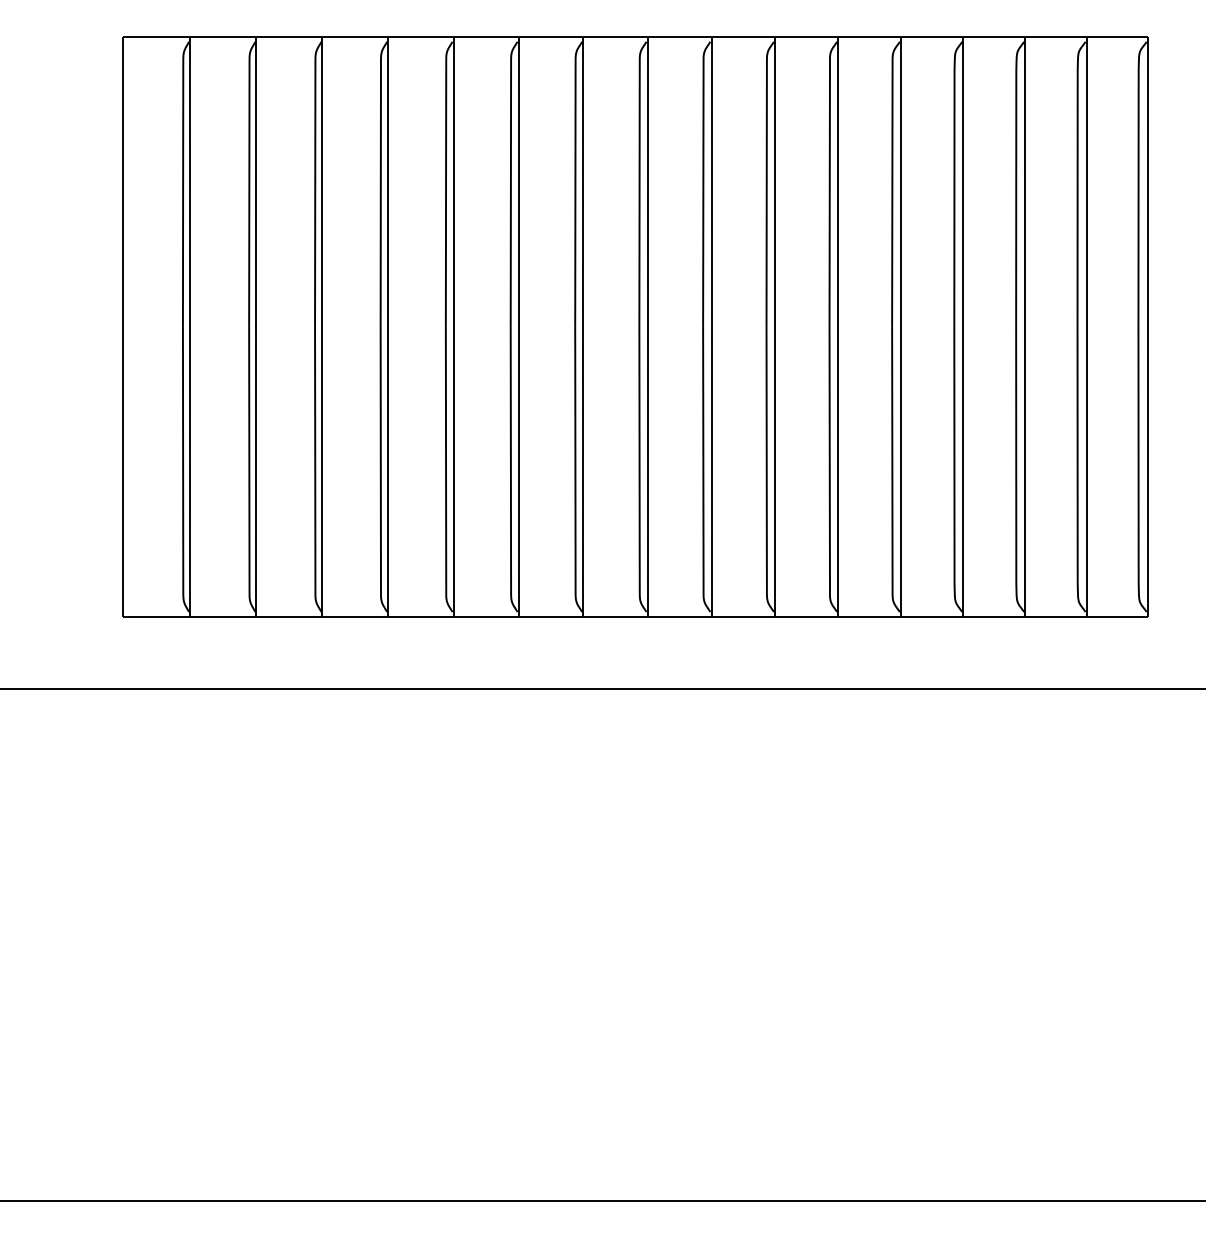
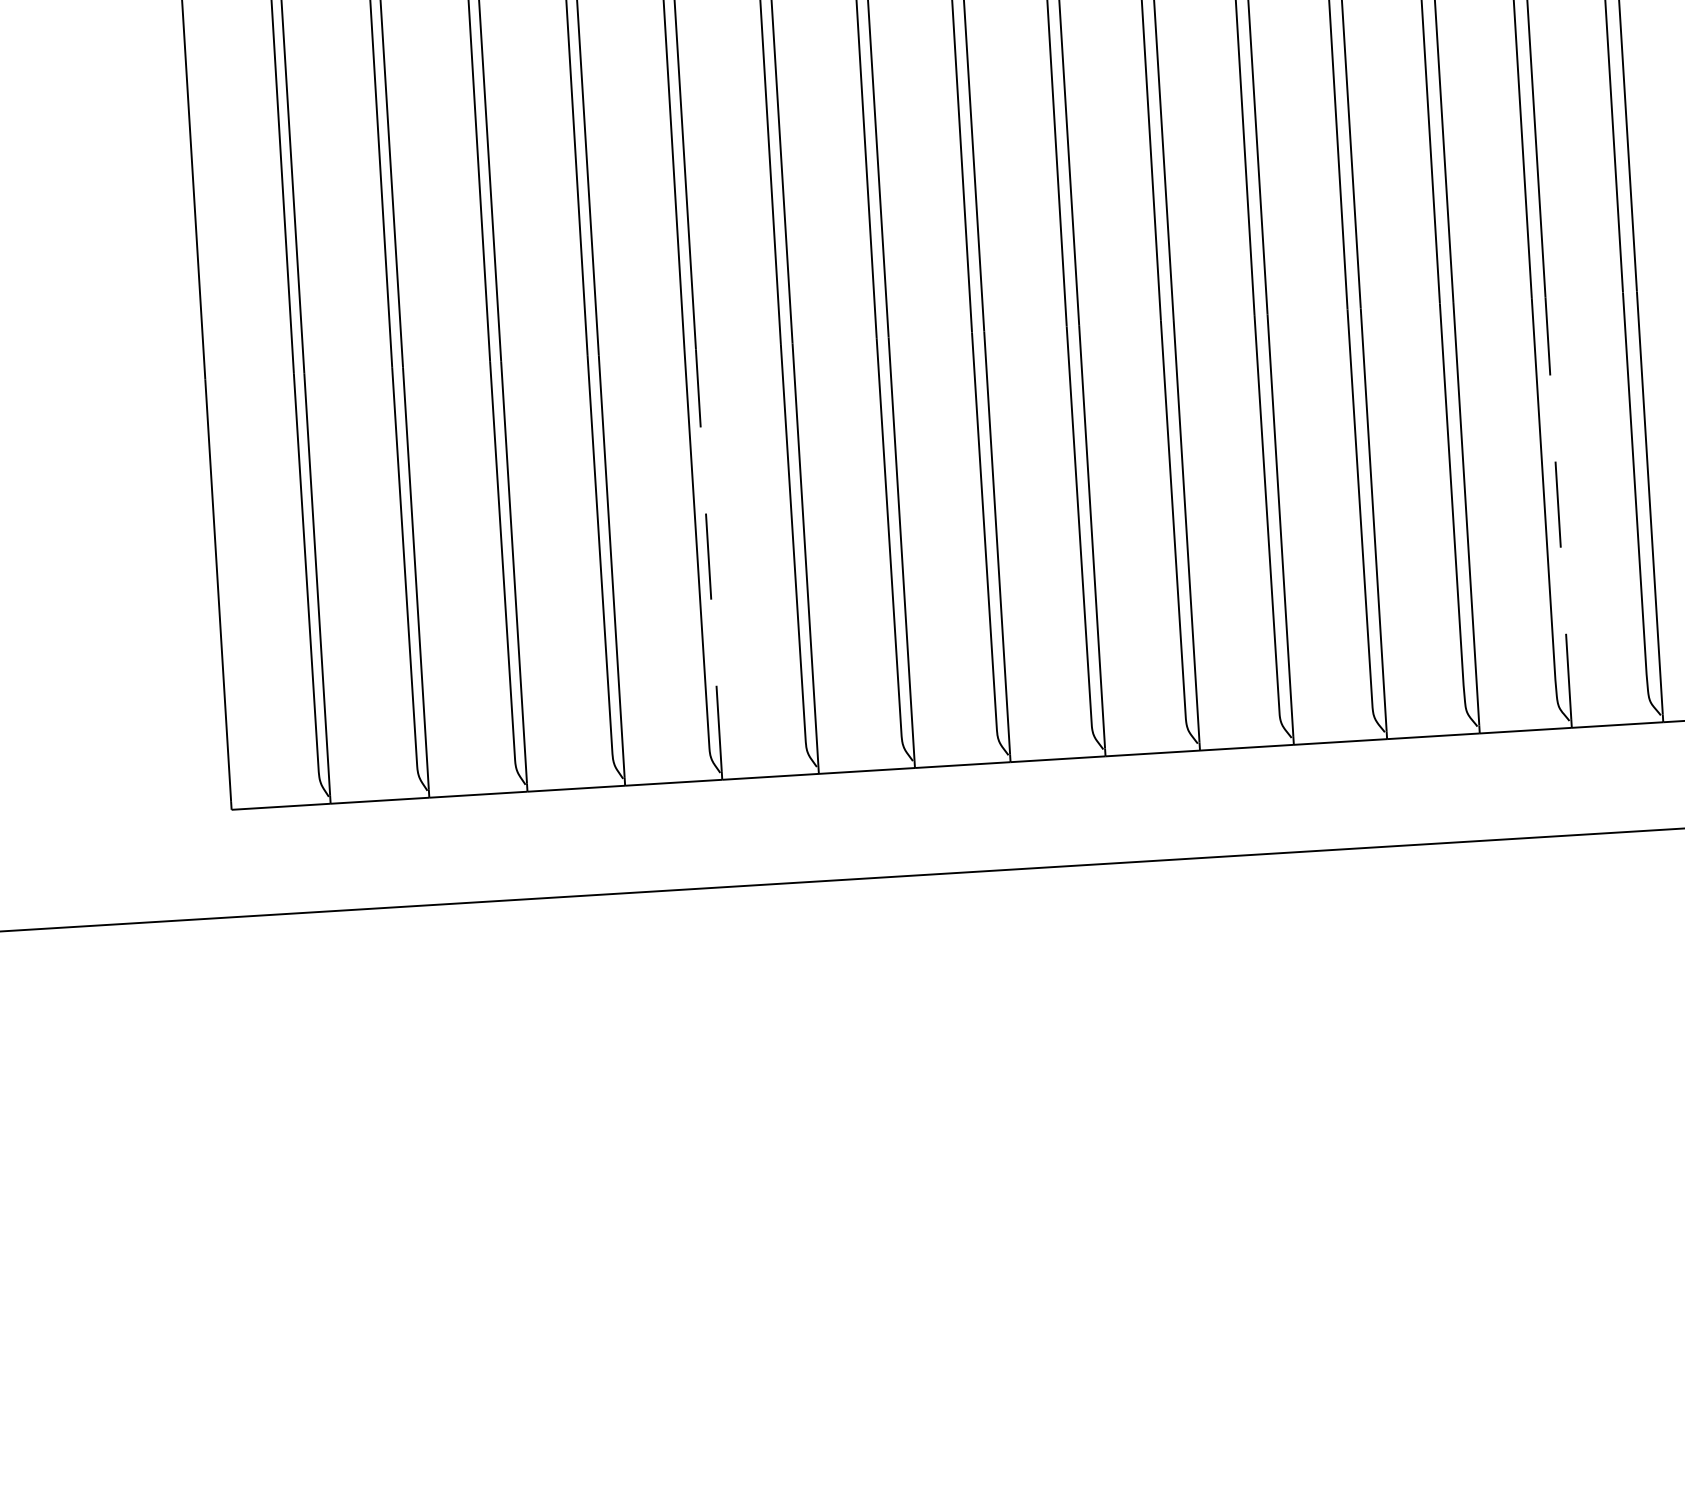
line: (453, 468) -> (708, 559), solid -> dashed
line: (1025, 468) -> (1558, 507), solid -> dashed

